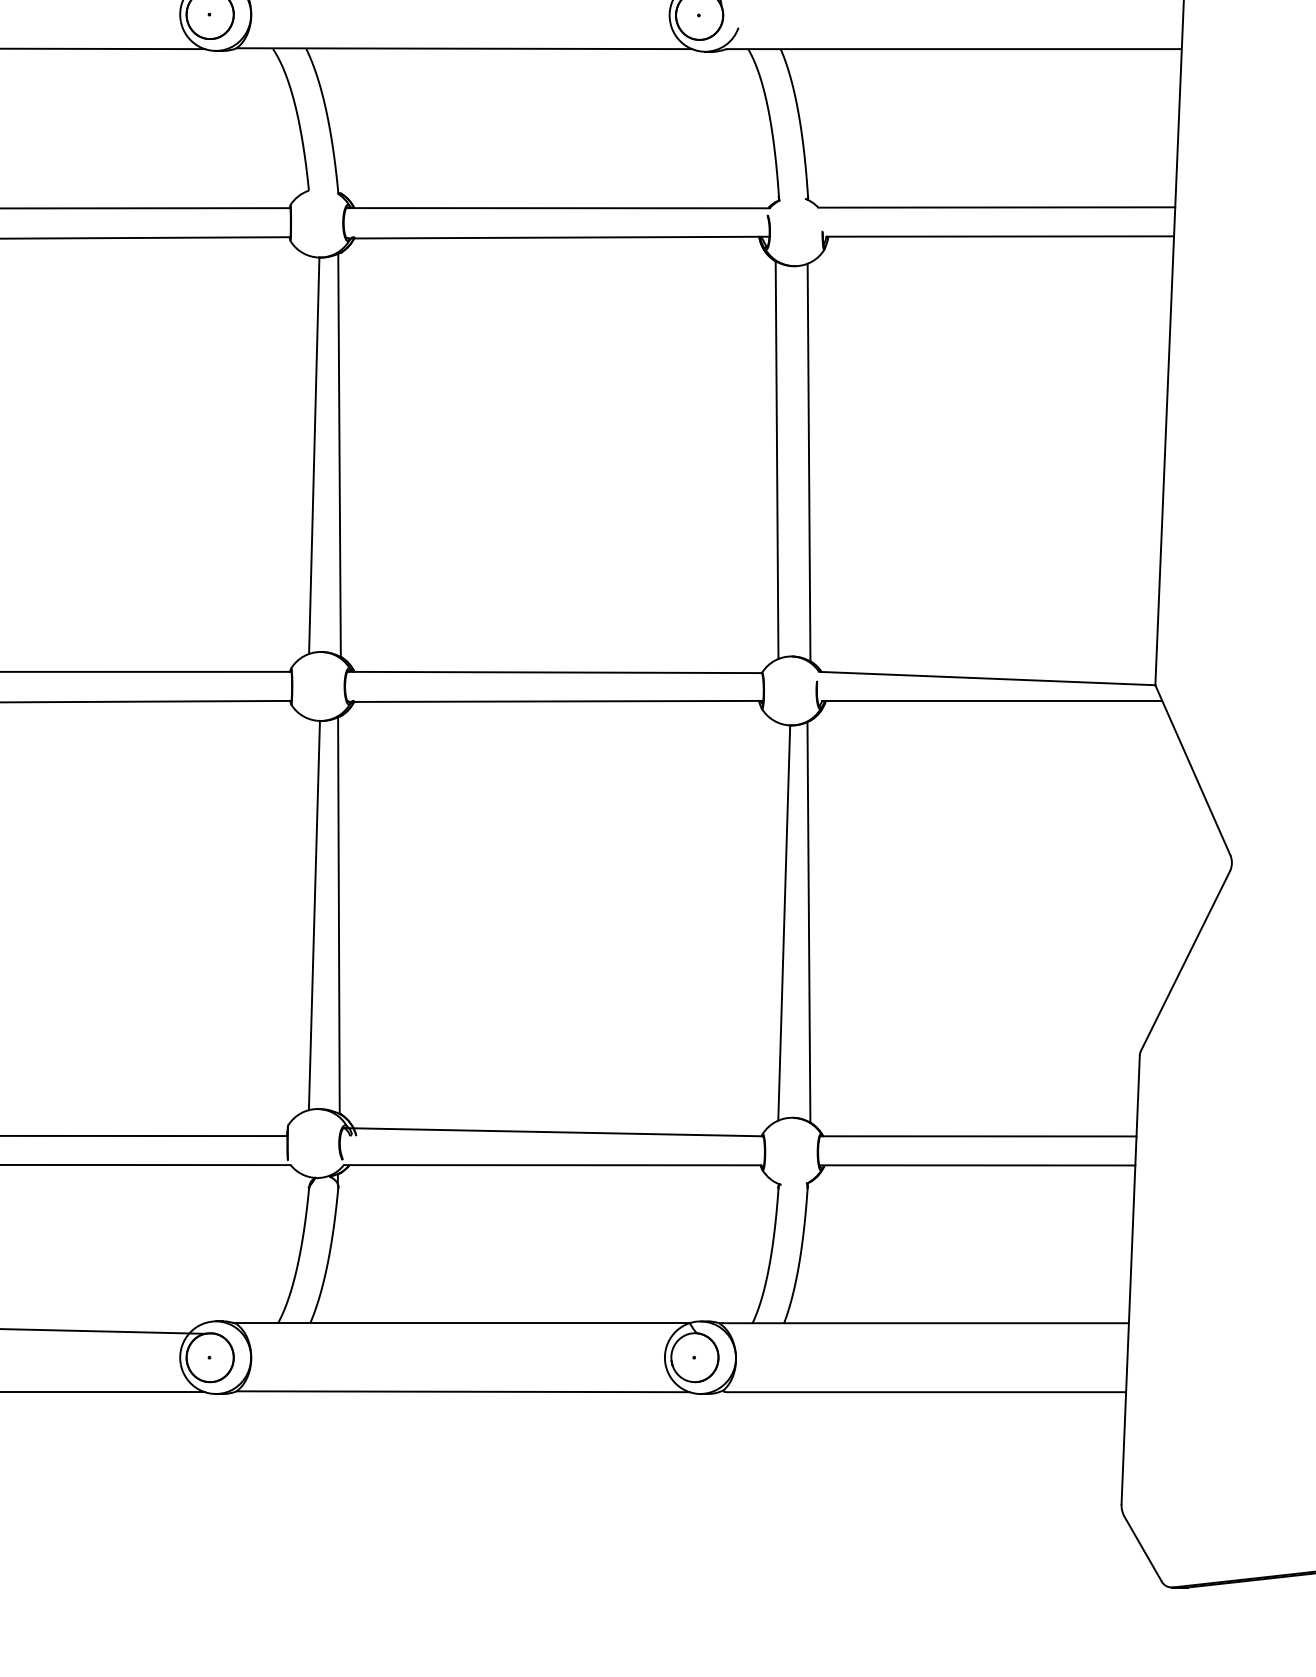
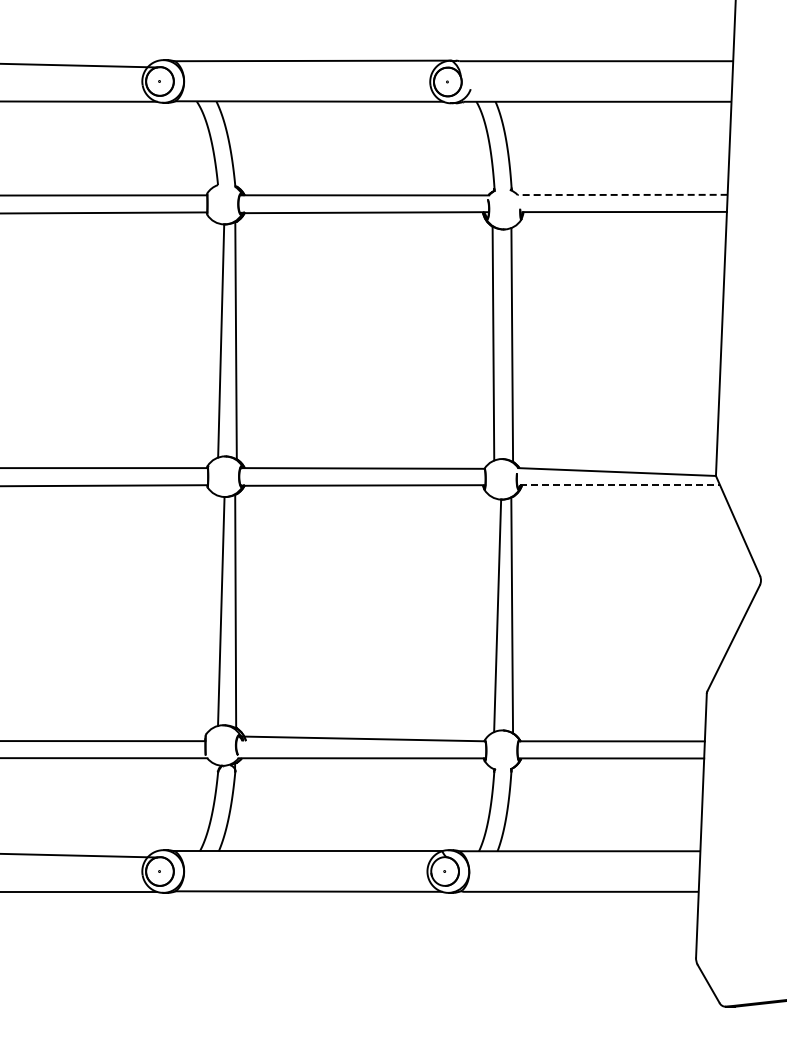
line: (996, 206) -> (622, 194), solid -> dashed
line: (993, 701) -> (620, 485), solid -> dashed

